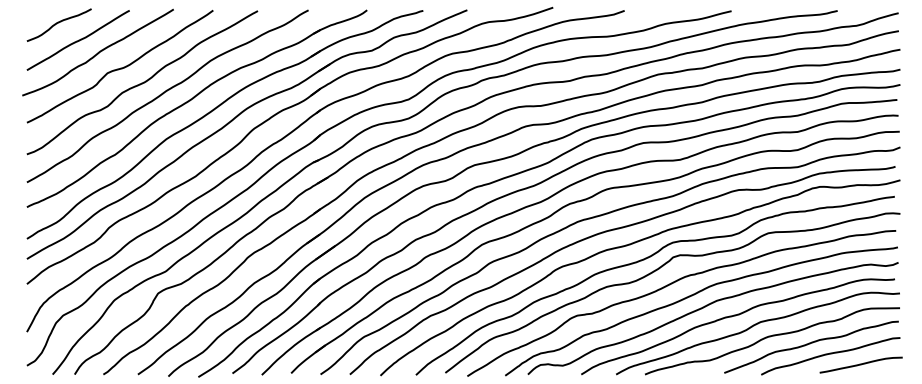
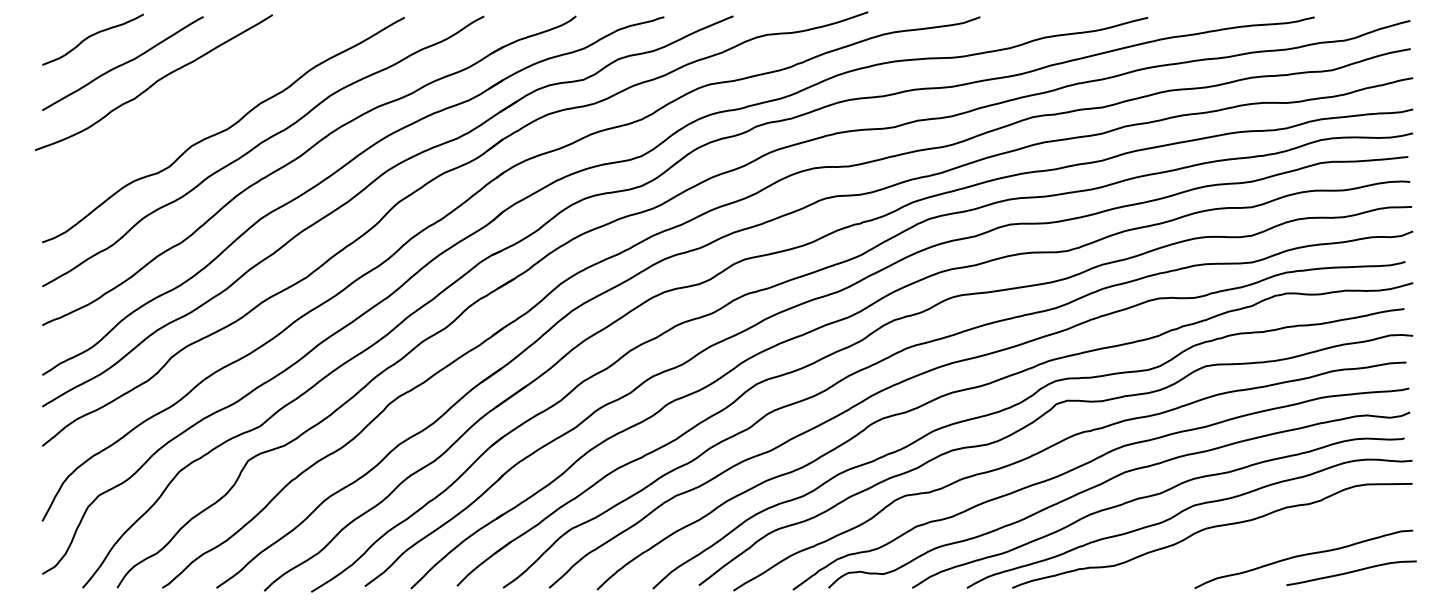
curve: (120, 67) -> (189, 106), removed
curve: (810, 344) -> (1272, 540), removed

